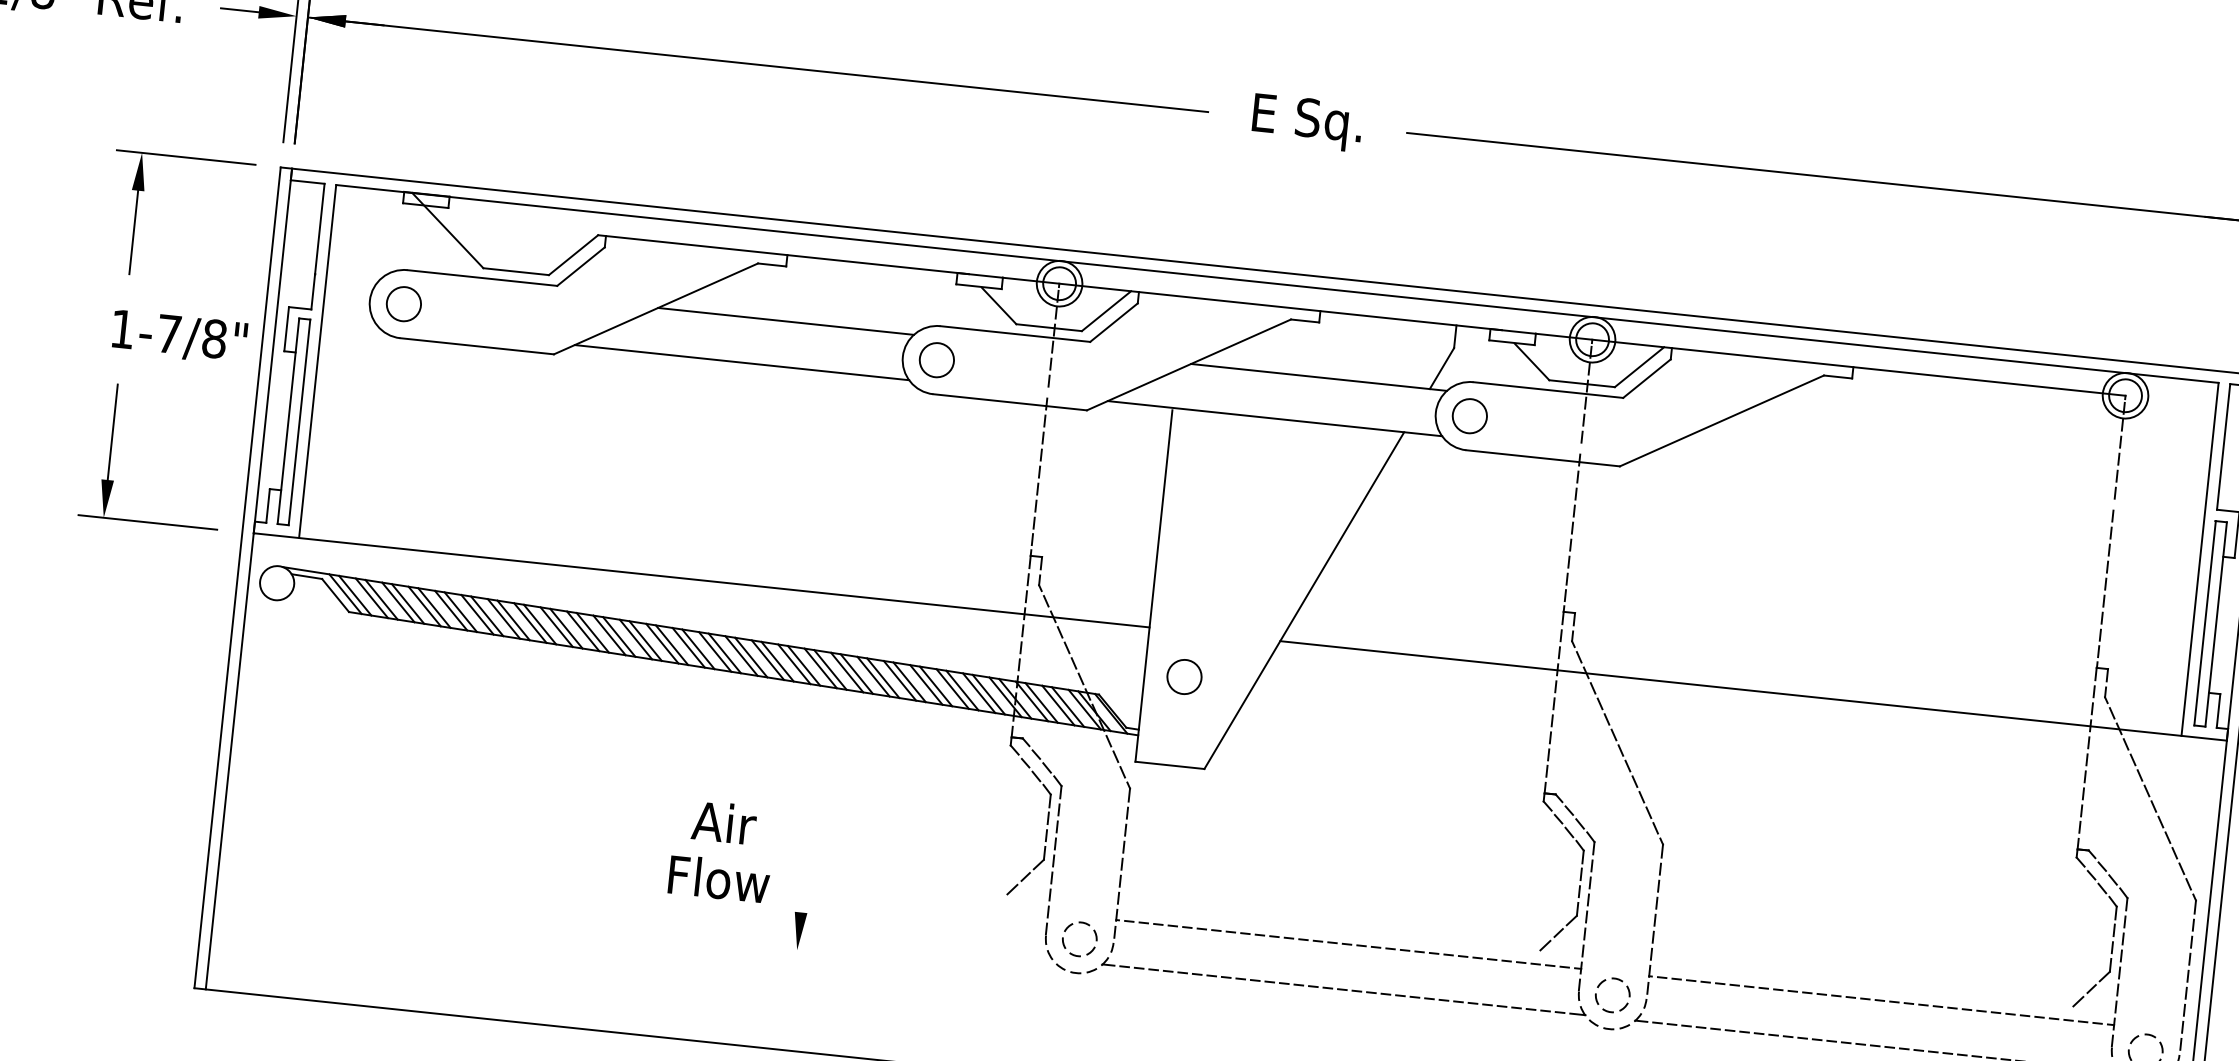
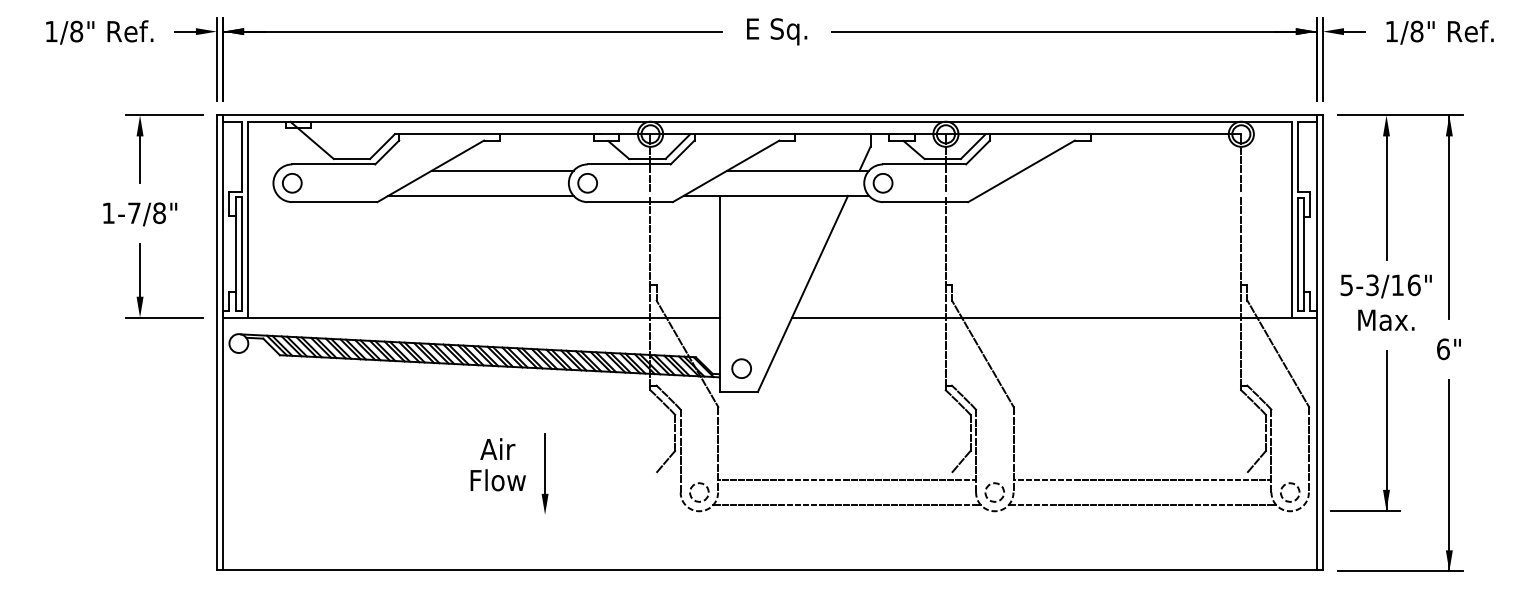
text: (180, 337) -> (140, 214), moved
circle: (1184, 676) -> (741, 368), moved
line: (807, 857) -> (545, 463), added

